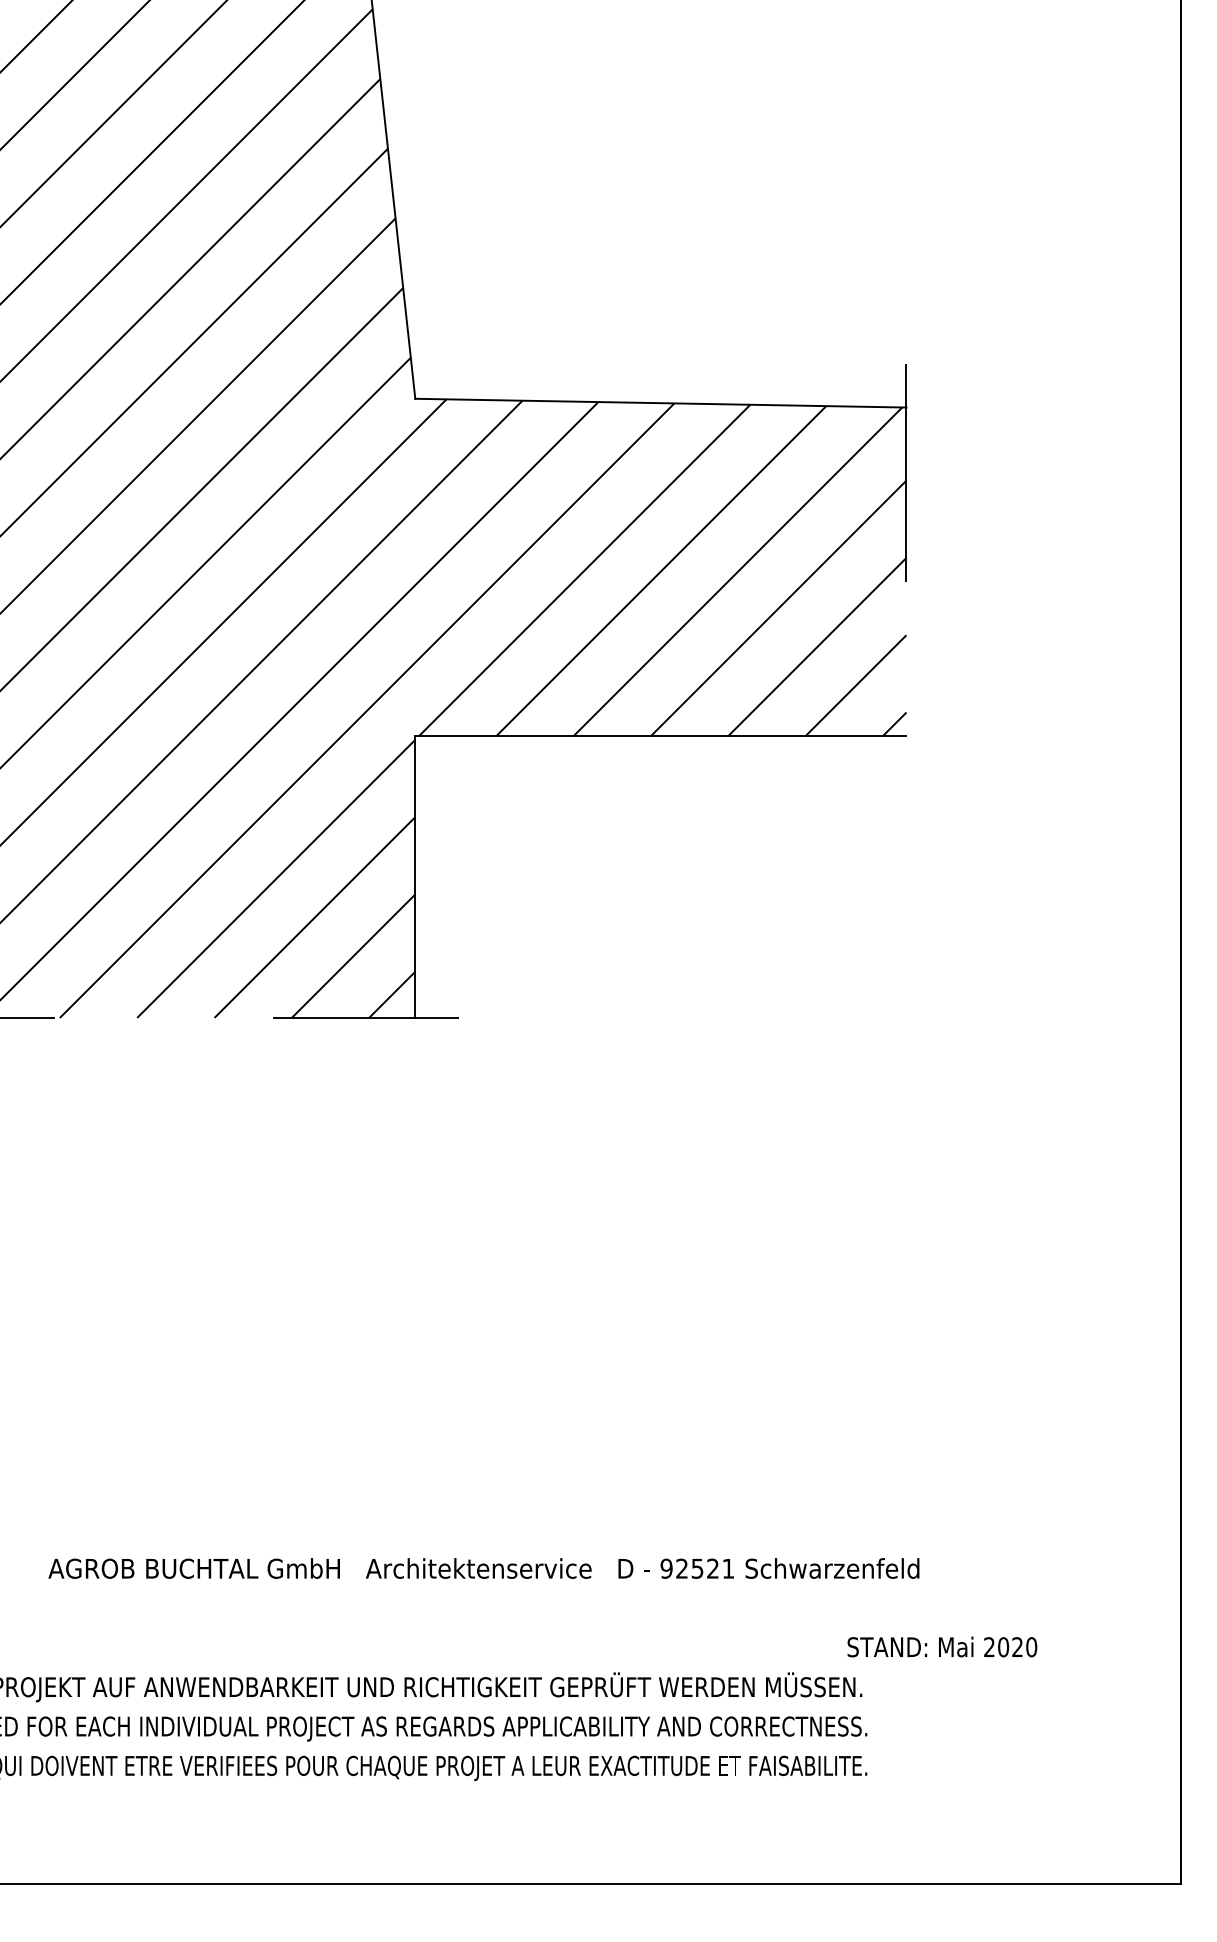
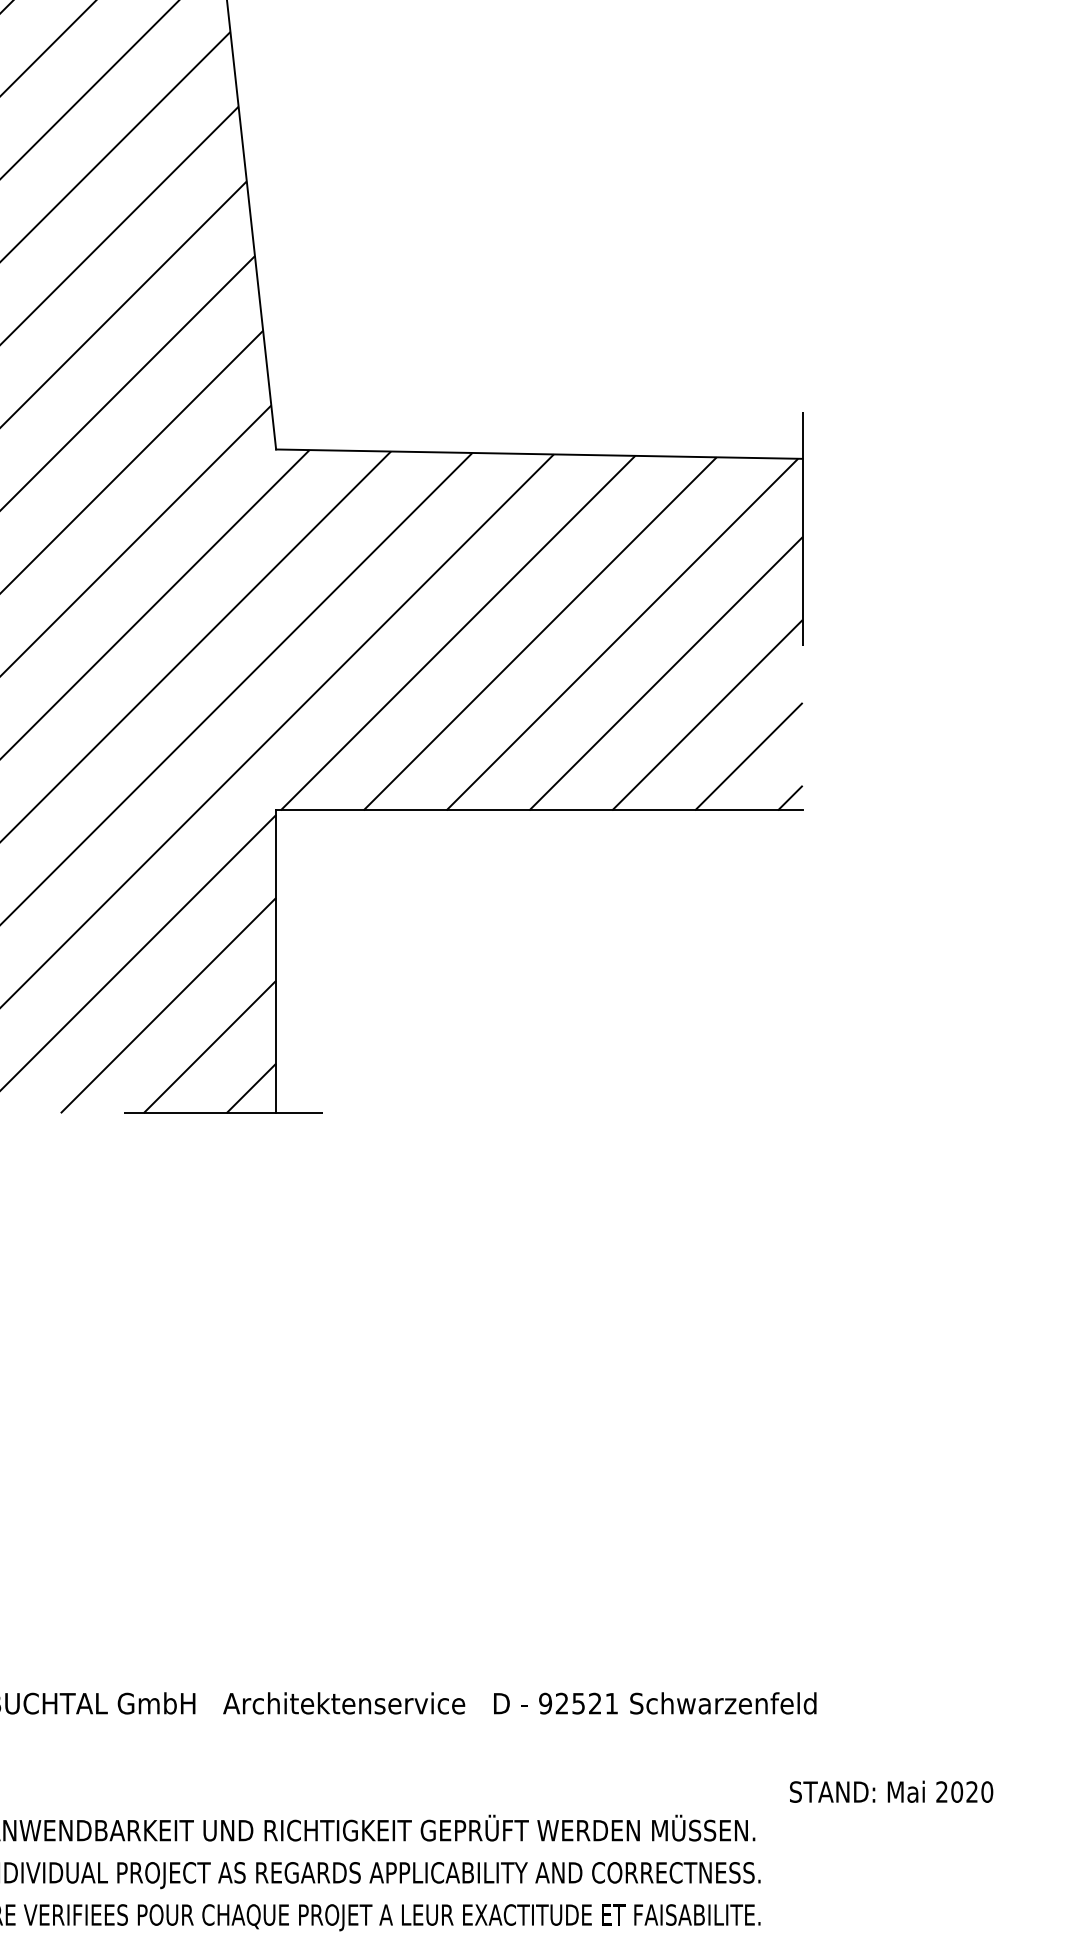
text: (942, 1646) -> (891, 1791), moved

